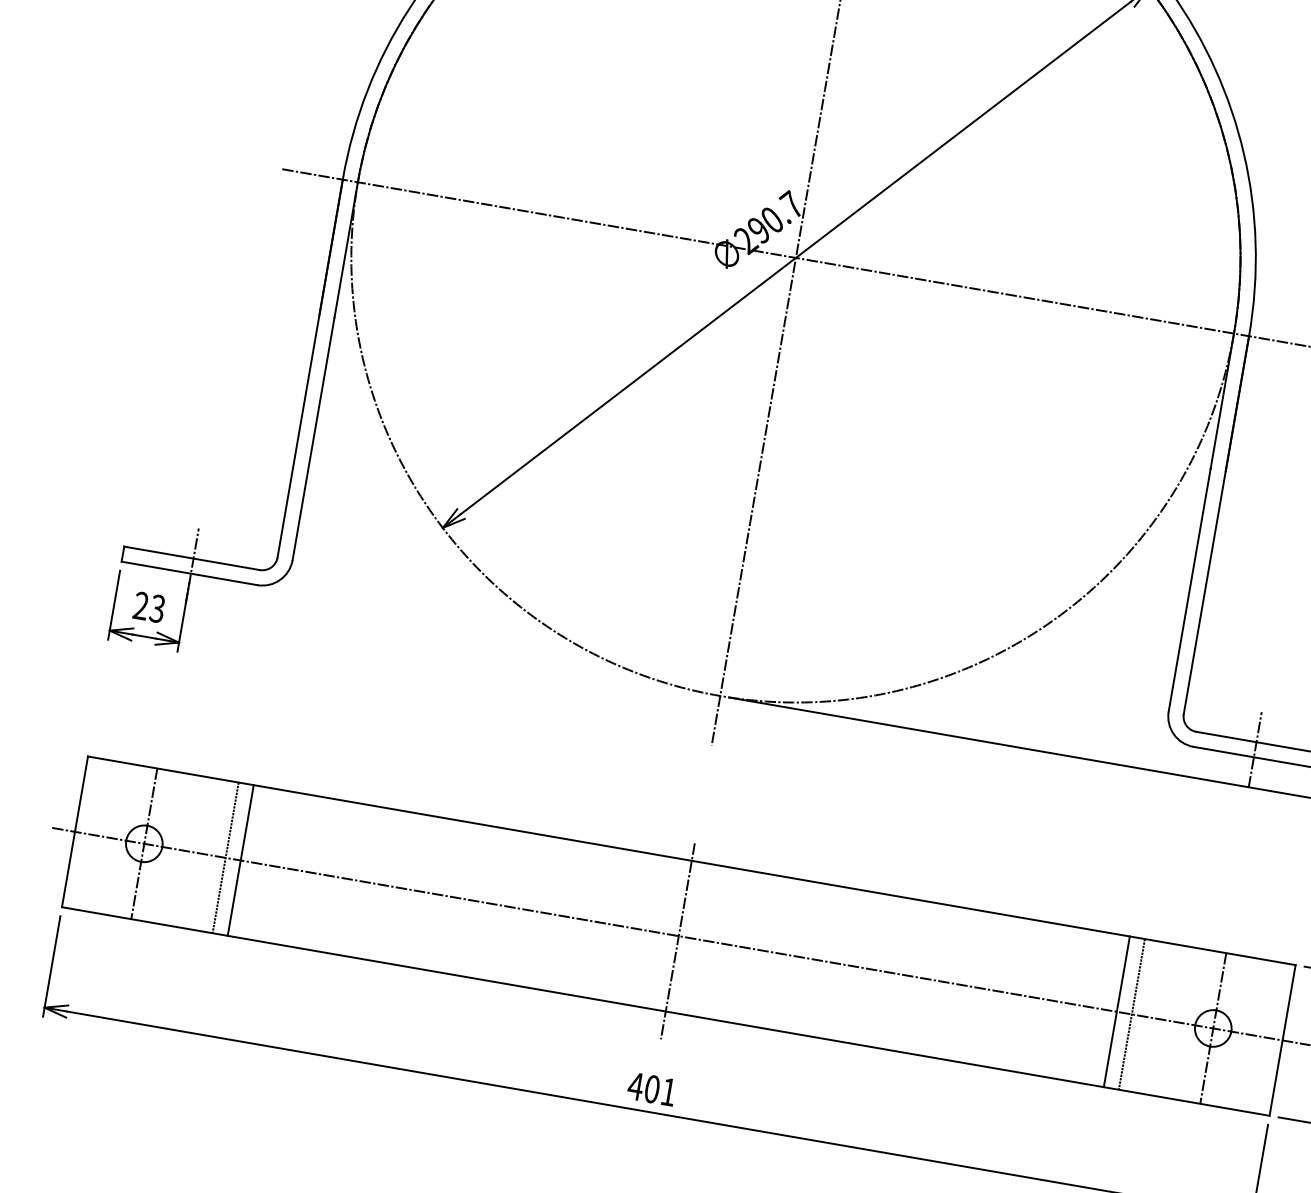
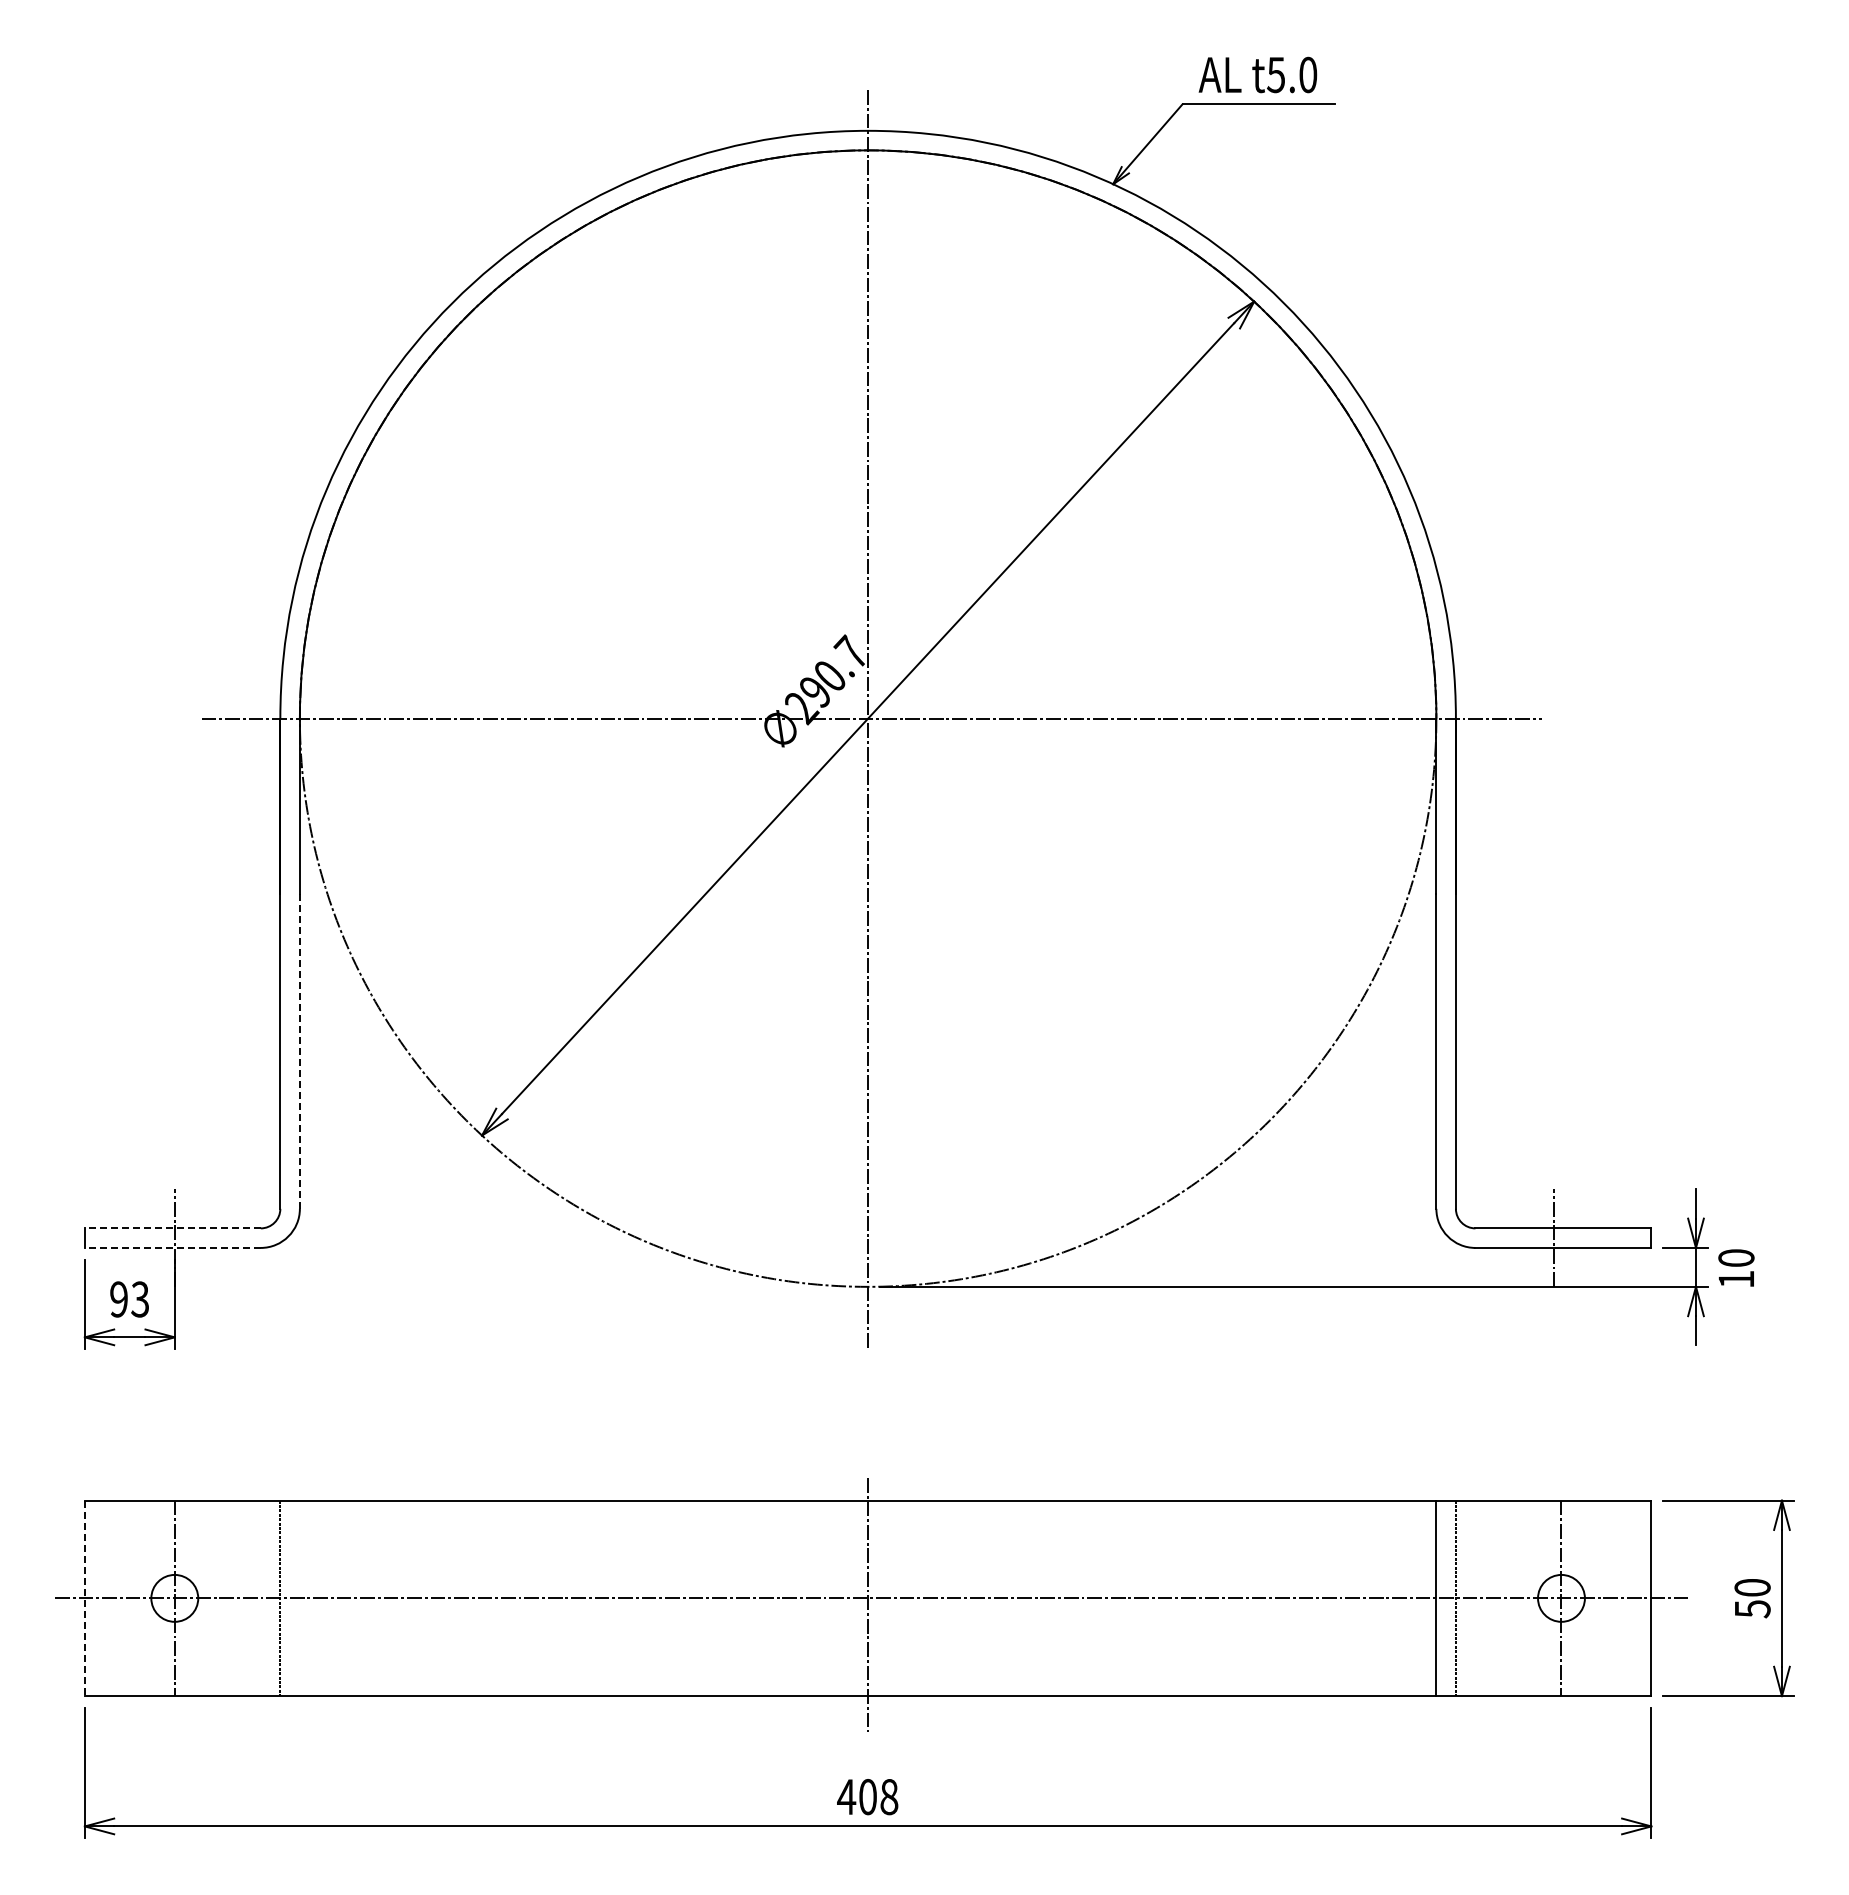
line: (313, 439) -> (299, 1052), solid -> dashed
line: (191, 558) -> (172, 1228), solid -> dashed
line: (189, 573) -> (172, 1247), solid -> dashed
text: (140, 605) -> (118, 1299), 23 -> 93
line: (74, 831) -> (84, 1598), solid -> dashed
line: (240, 860) -> (299, 1598), removed
text: (668, 1092) -> (889, 1797), 401 -> 408

